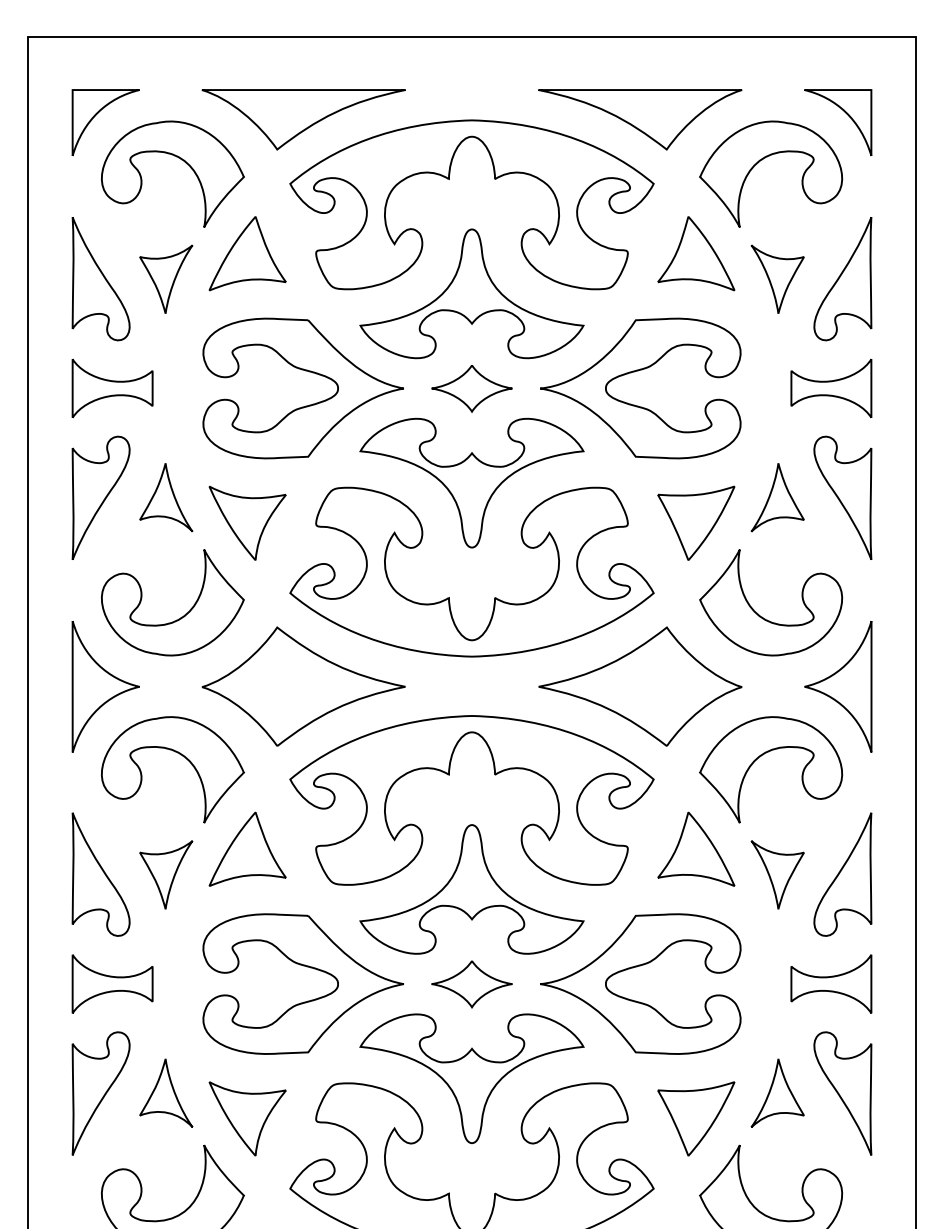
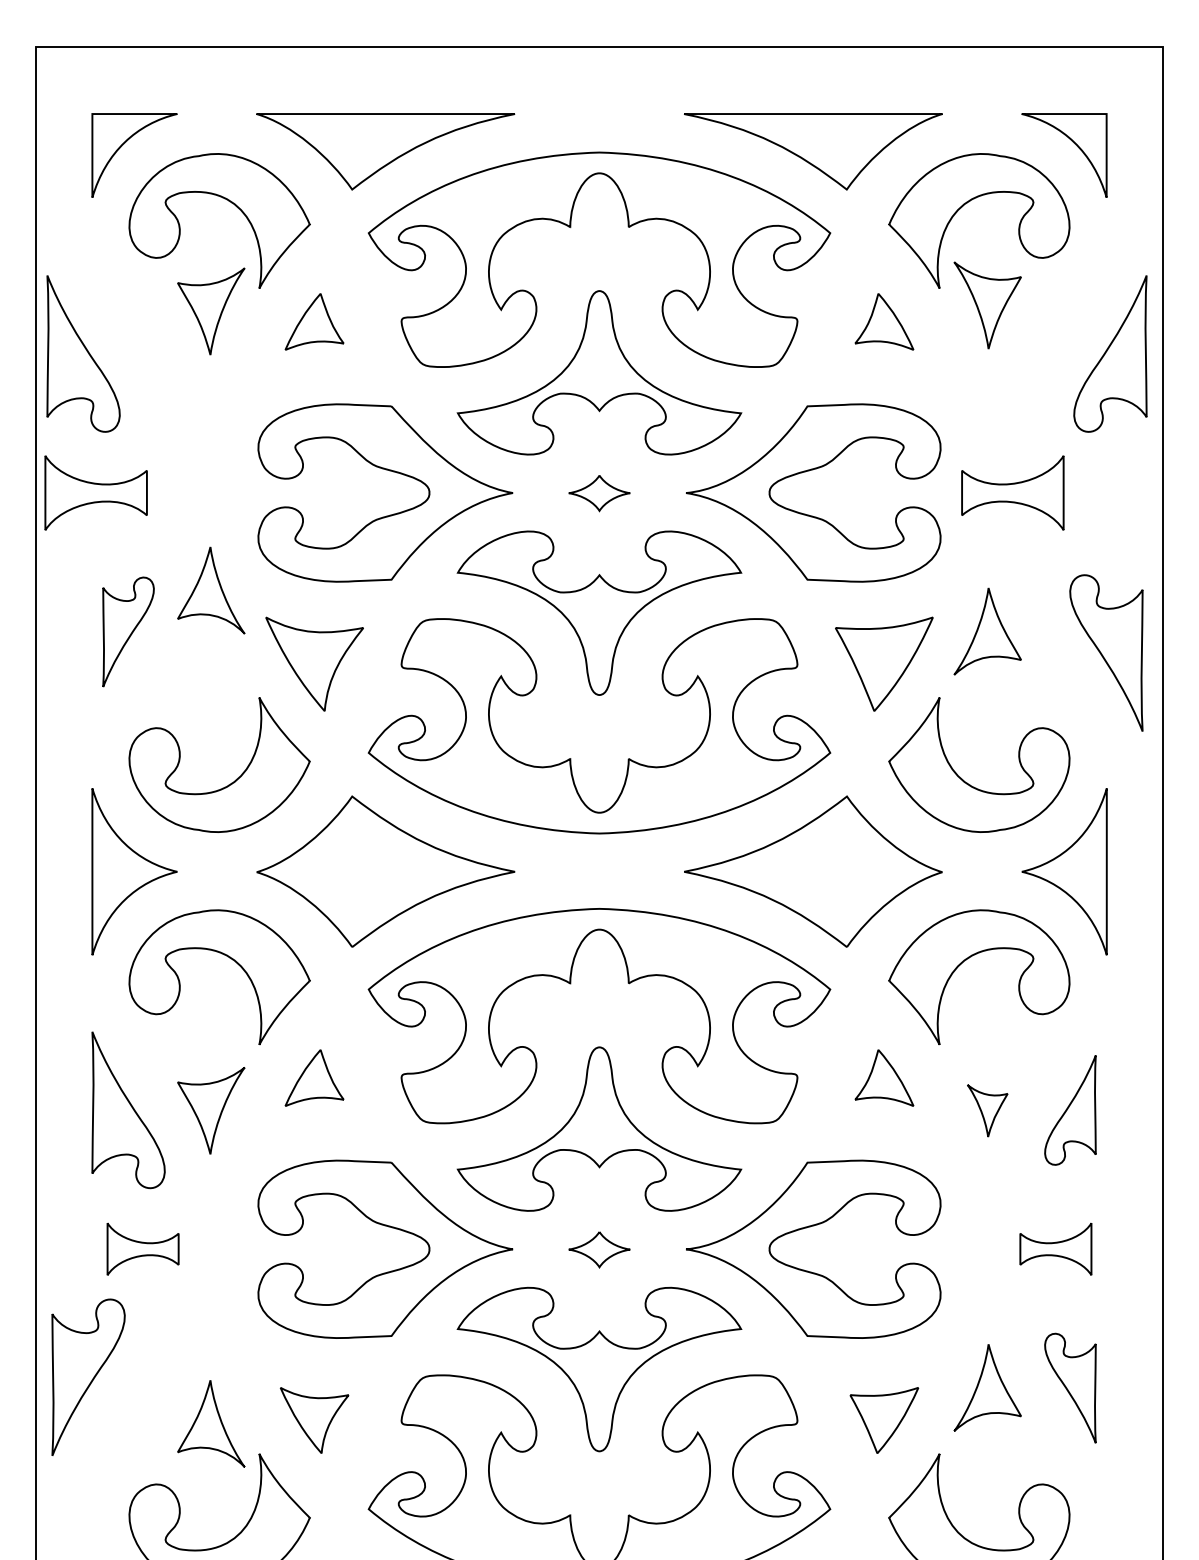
part: (247, 253) -> (314, 321), size x0.6
part: (696, 253) -> (884, 321), size x0.6
part: (101, 278) -> (83, 353), moved
part: (842, 278) -> (1110, 353), moved
part: (166, 279) -> (211, 311), moved
part: (777, 279) -> (987, 305), moved
part: (112, 388) -> (95, 492), moved
part: (472, 388) -> (599, 493), size x0.6
part: (831, 388) -> (1012, 492), moved
part: (101, 497) -> (128, 631), size x0.7
part: (166, 497) -> (211, 590), moved
part: (842, 497) -> (1106, 652), moved
part: (247, 848) -> (314, 1077), size x0.6
part: (696, 848) -> (884, 1077), size x0.6
part: (777, 874) -> (987, 1110), size x0.6
part: (842, 874) -> (1070, 1110), size x0.7
part: (112, 983) -> (142, 1248), size x0.7
part: (831, 983) -> (1055, 1248), size x0.7
part: (472, 984) -> (599, 1249), size x0.6
part: (101, 1092) -> (88, 1376), moved
part: (166, 1092) -> (211, 1423), moved
part: (842, 1092) -> (1070, 1387), size x0.7
part: (247, 1118) -> (314, 1420), size x0.7
part: (696, 1118) -> (884, 1420), size x0.7

